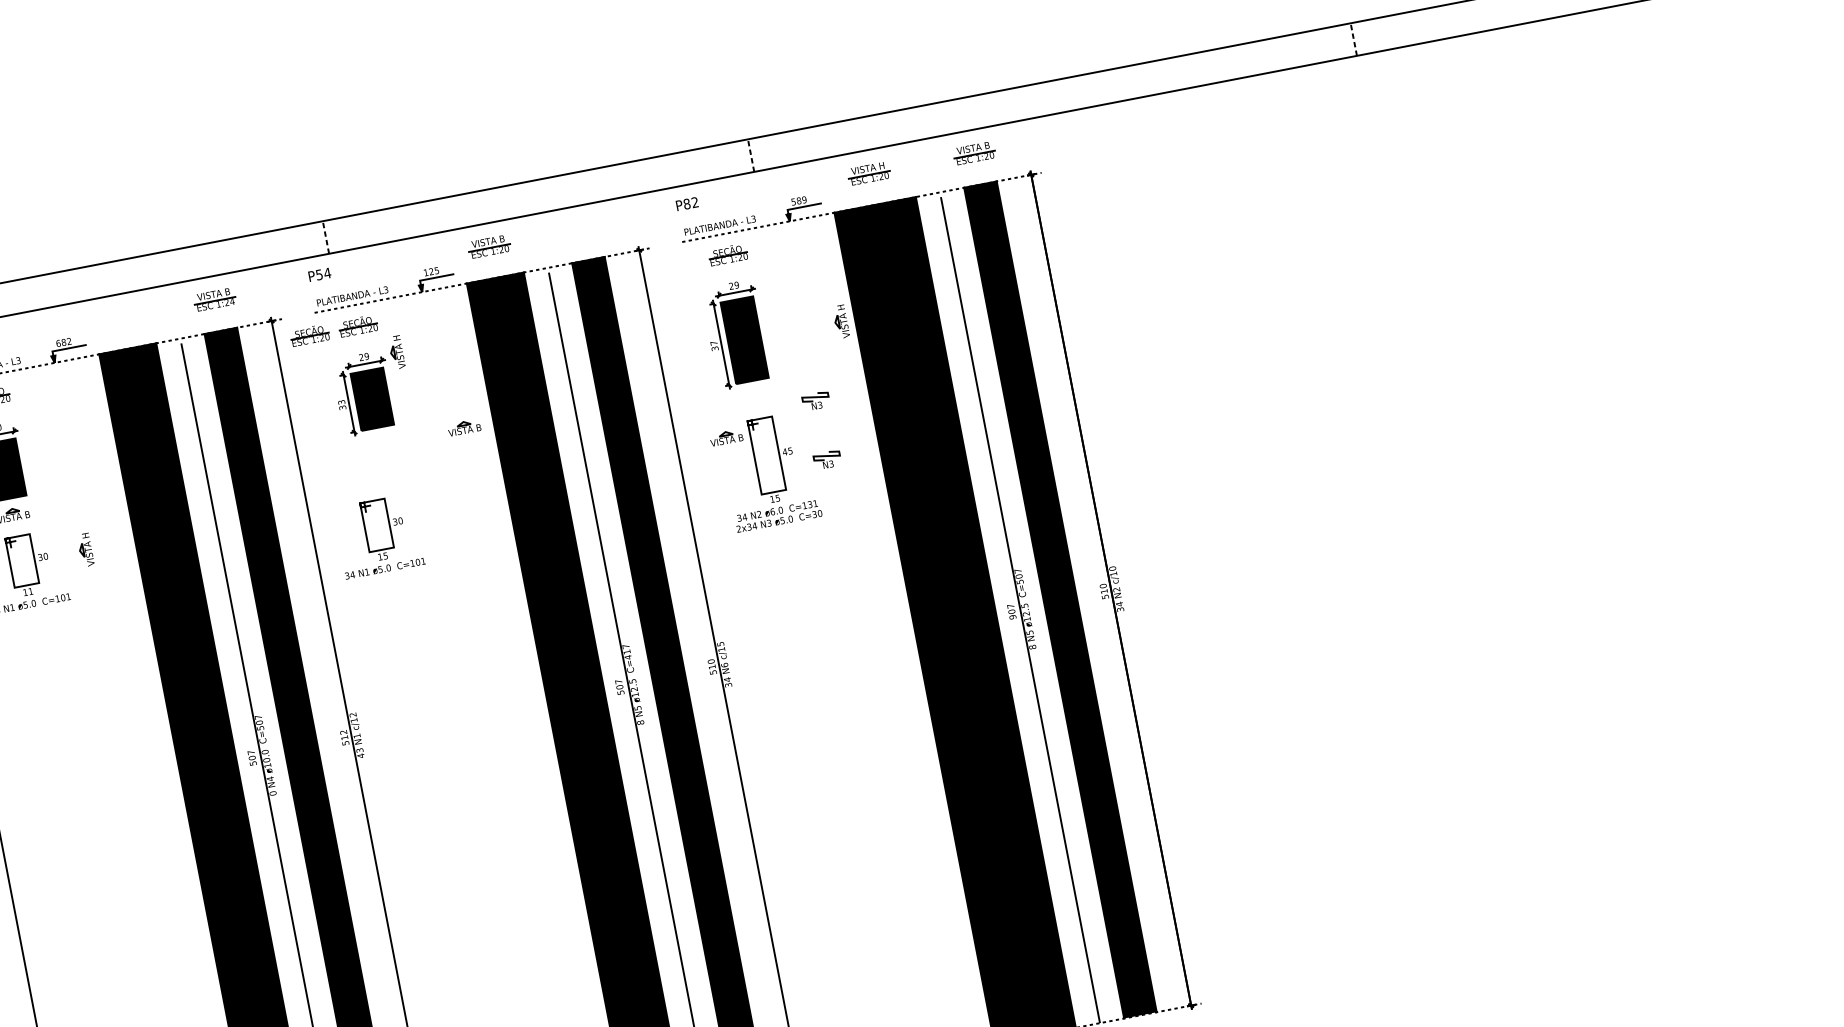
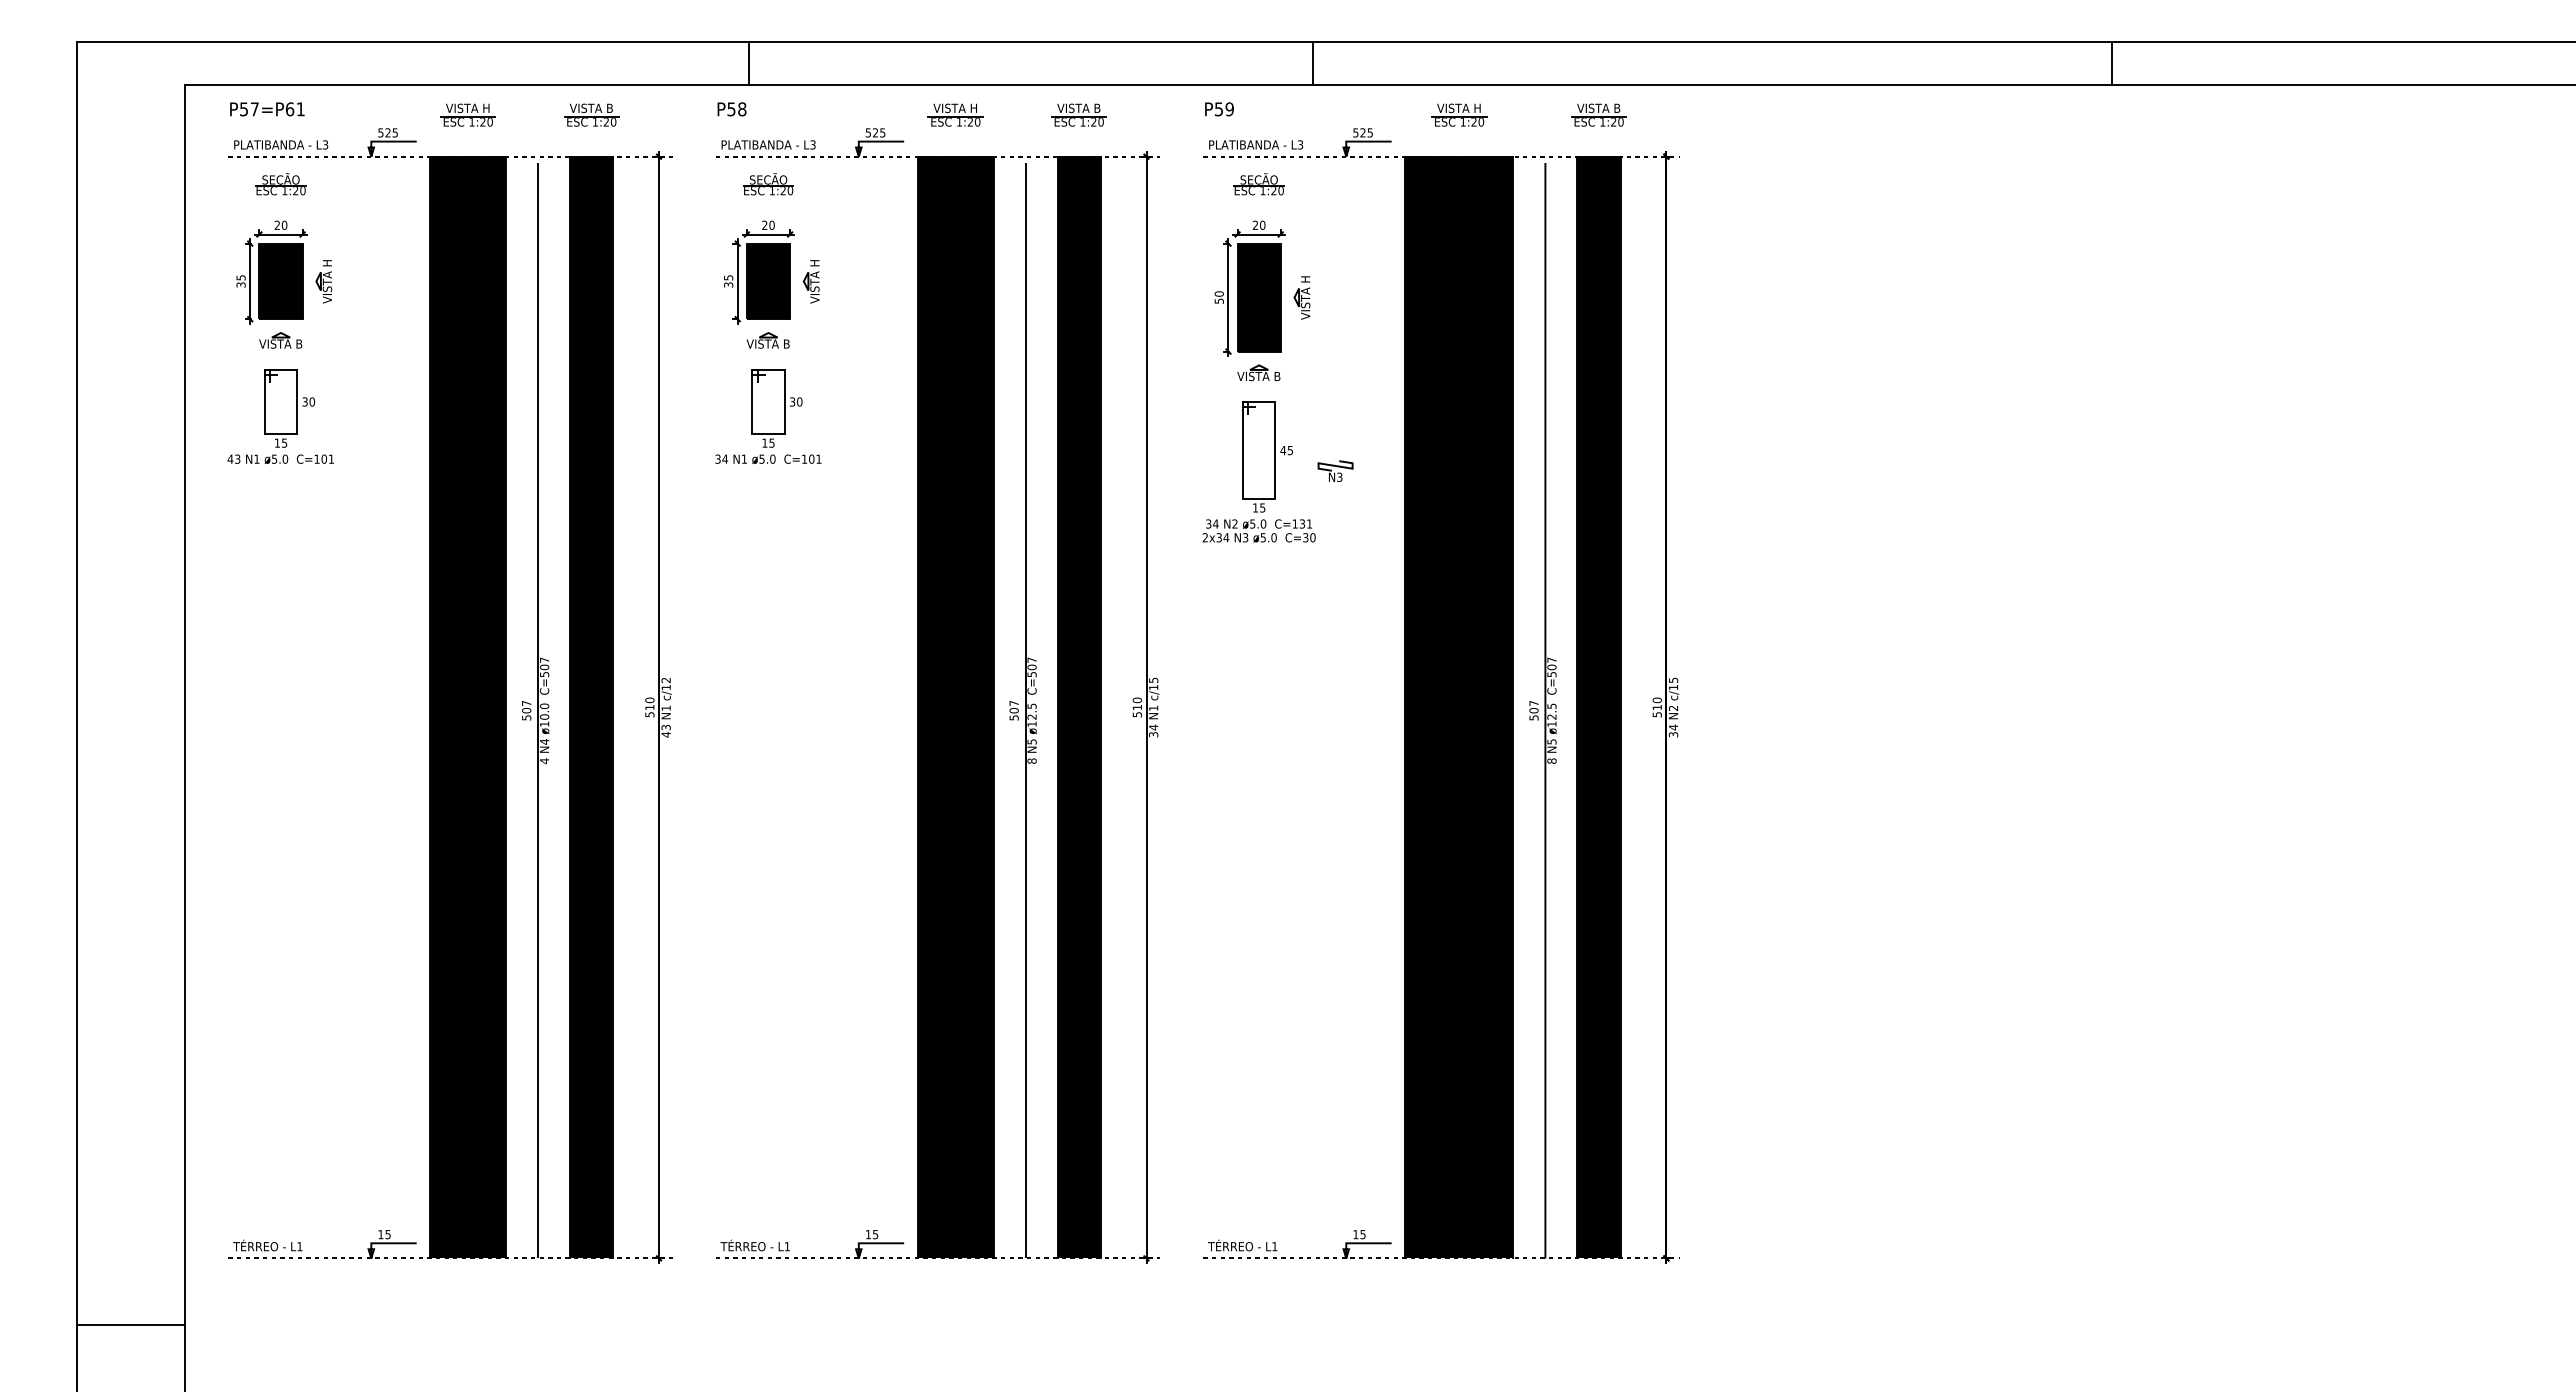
line: (1354, 39) -> (2112, 63), dashed -> solid
line: (750, 155) -> (1312, 63), dashed -> solid
text: (801, 200) -> (1366, 132), 589 -> 525
text: (690, 203) -> (1223, 109), P82 -> P59
part: (581, 228) -> (1078, 114), added
line: (326, 237) -> (749, 63), dashed -> solid
text: (487, 241) -> (954, 107), VISTA B -> VISTA H
text: (425, 272) -> (867, 132), 125 -> 525
text: (326, 273) -> (741, 109), P54 -> P58
text: (736, 285) -> (1262, 225), 29 -> 20
text: (232, 301) -> (613, 122), 1:24 -> 1:20
part: (121, 317) -> (467, 114), added
part: (840, 321) -> (1301, 297), moved
part: (309, 335) -> (704, 184), removed
text: (63, 342) -> (387, 132), 682 -> 525
text: (713, 346) -> (1218, 297), 37 -> 50
part: (396, 352) -> (811, 281), moved
text: (366, 356) -> (771, 225), 29 -> 20
part: (815, 400) -> (1335, 392), removed
text: (340, 402) -> (727, 277), 33 -> 35
part: (463, 427) -> (767, 340), moved
part: (726, 437) -> (1258, 372), moved
text: (772, 511) -> (1252, 523), ø6.0 -> ø5.0
part: (379, 536) -> (768, 416), moved
part: (85, 549) -> (323, 281), moved
text: (1112, 568) -> (1673, 680), c/10 -> c/15
text: (30, 590) -> (284, 442), 11 -> 15
text: (1012, 616) -> (1533, 717), 907 -> 507
text: (627, 654) -> (1031, 670), C=417 -> C=507
text: (724, 665) -> (1153, 708), N6 -> N1
text: (343, 732) -> (649, 700), 512 -> 510
text: (273, 793) -> (544, 761), 0 -> 4

